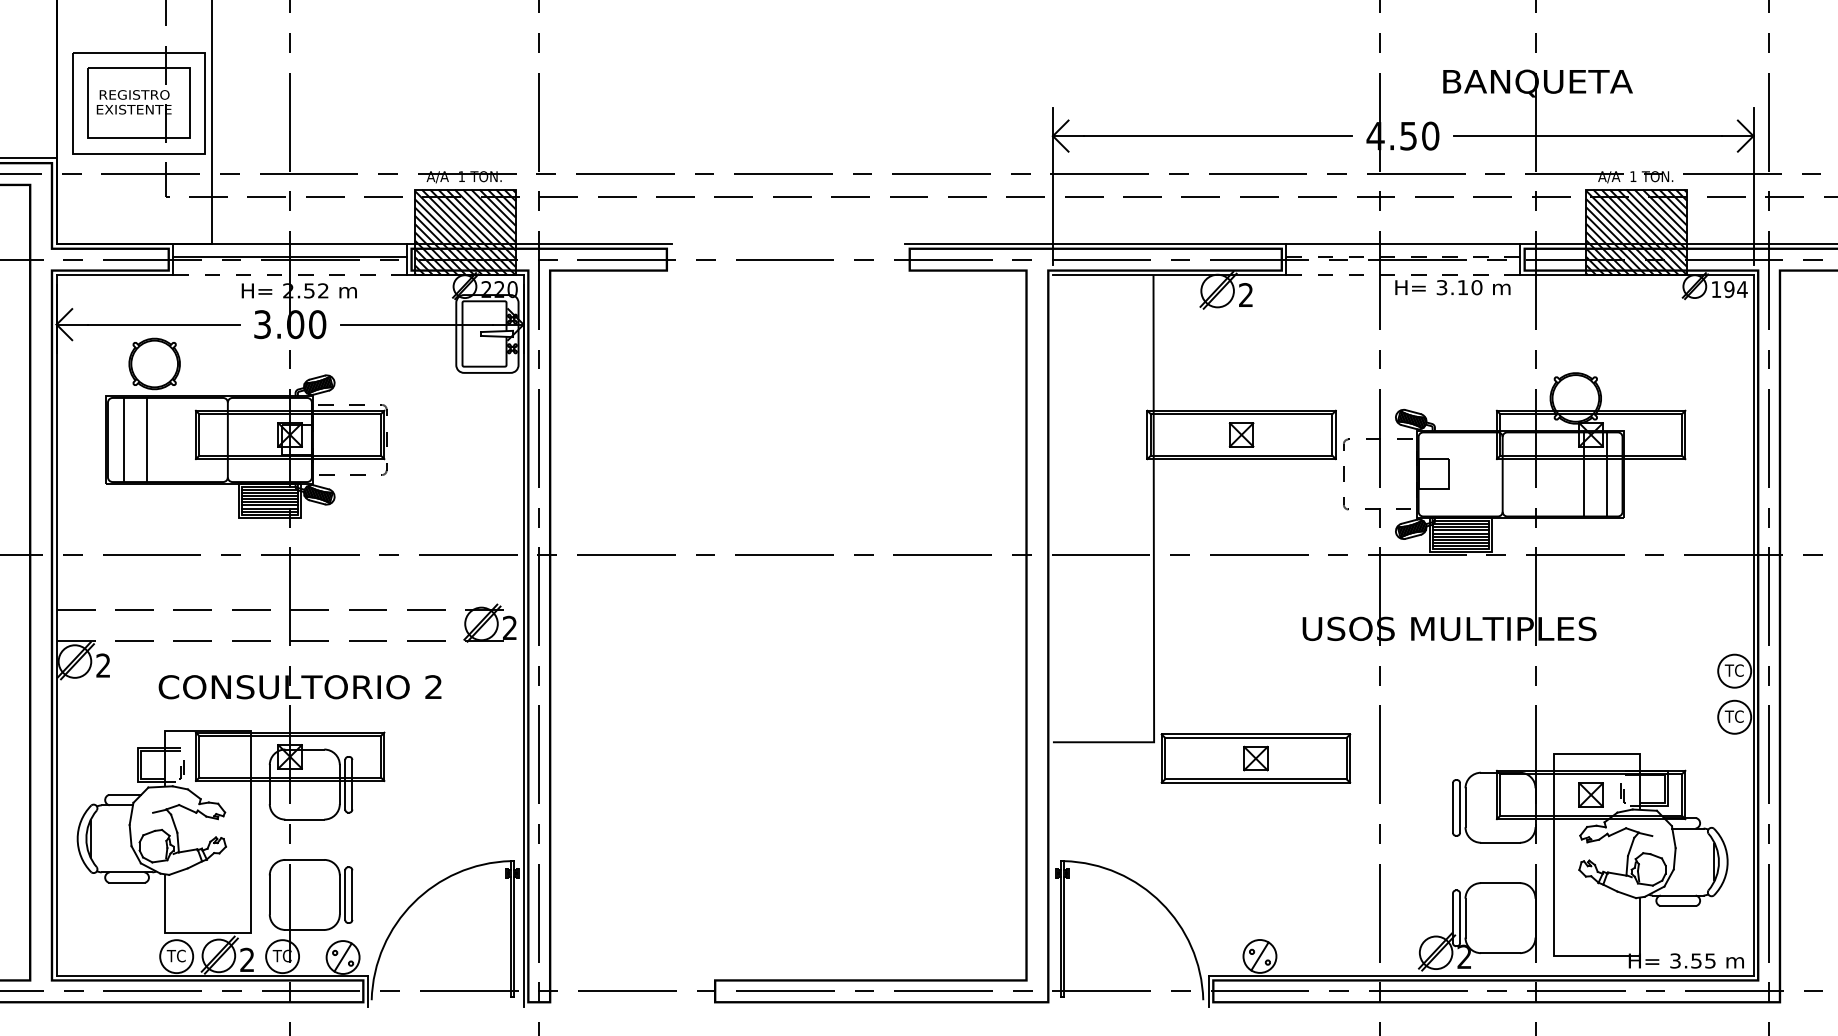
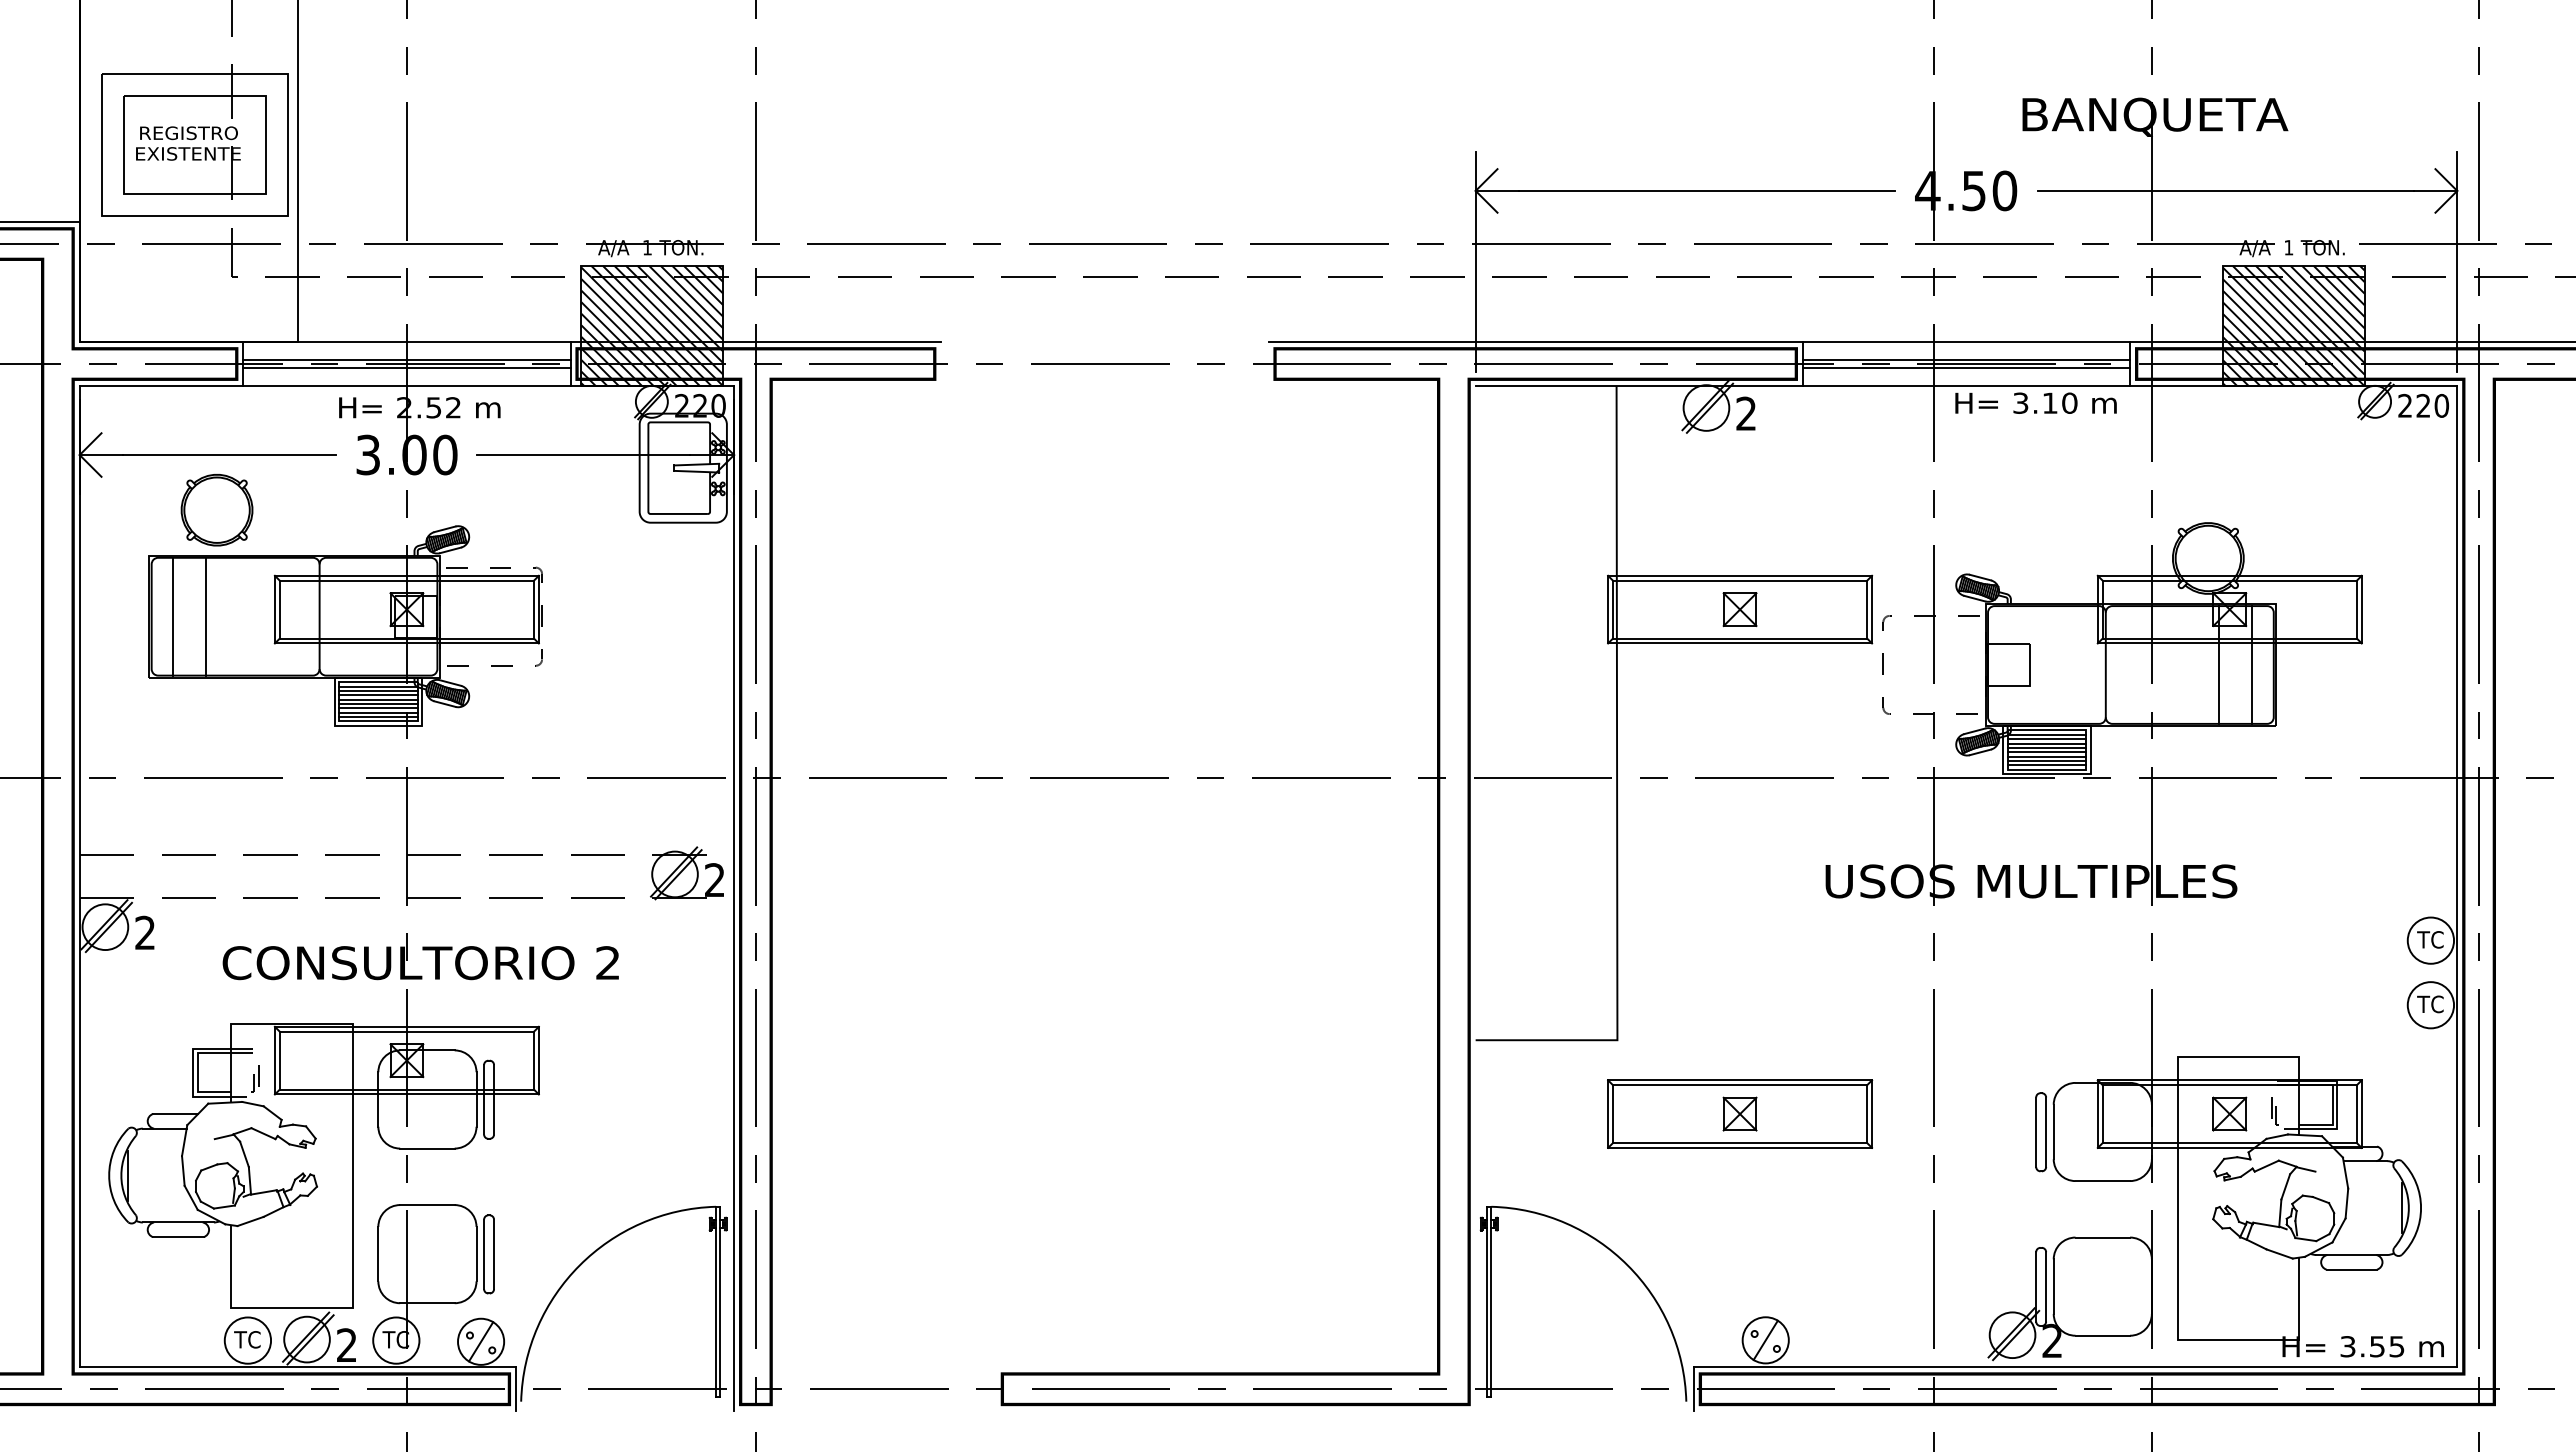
line: (1403, 256) -> (1966, 359), dashed -> solid
line: (289, 262) -> (406, 368), added
line: (1403, 262) -> (1966, 368), added
line: (289, 274) -> (406, 385), dashed -> solid
line: (1403, 274) -> (1966, 385), dashed -> solid
text: (1729, 289) -> (2423, 405), 194 -> 220
part: (1256, 758) -> (1740, 1113), moved

